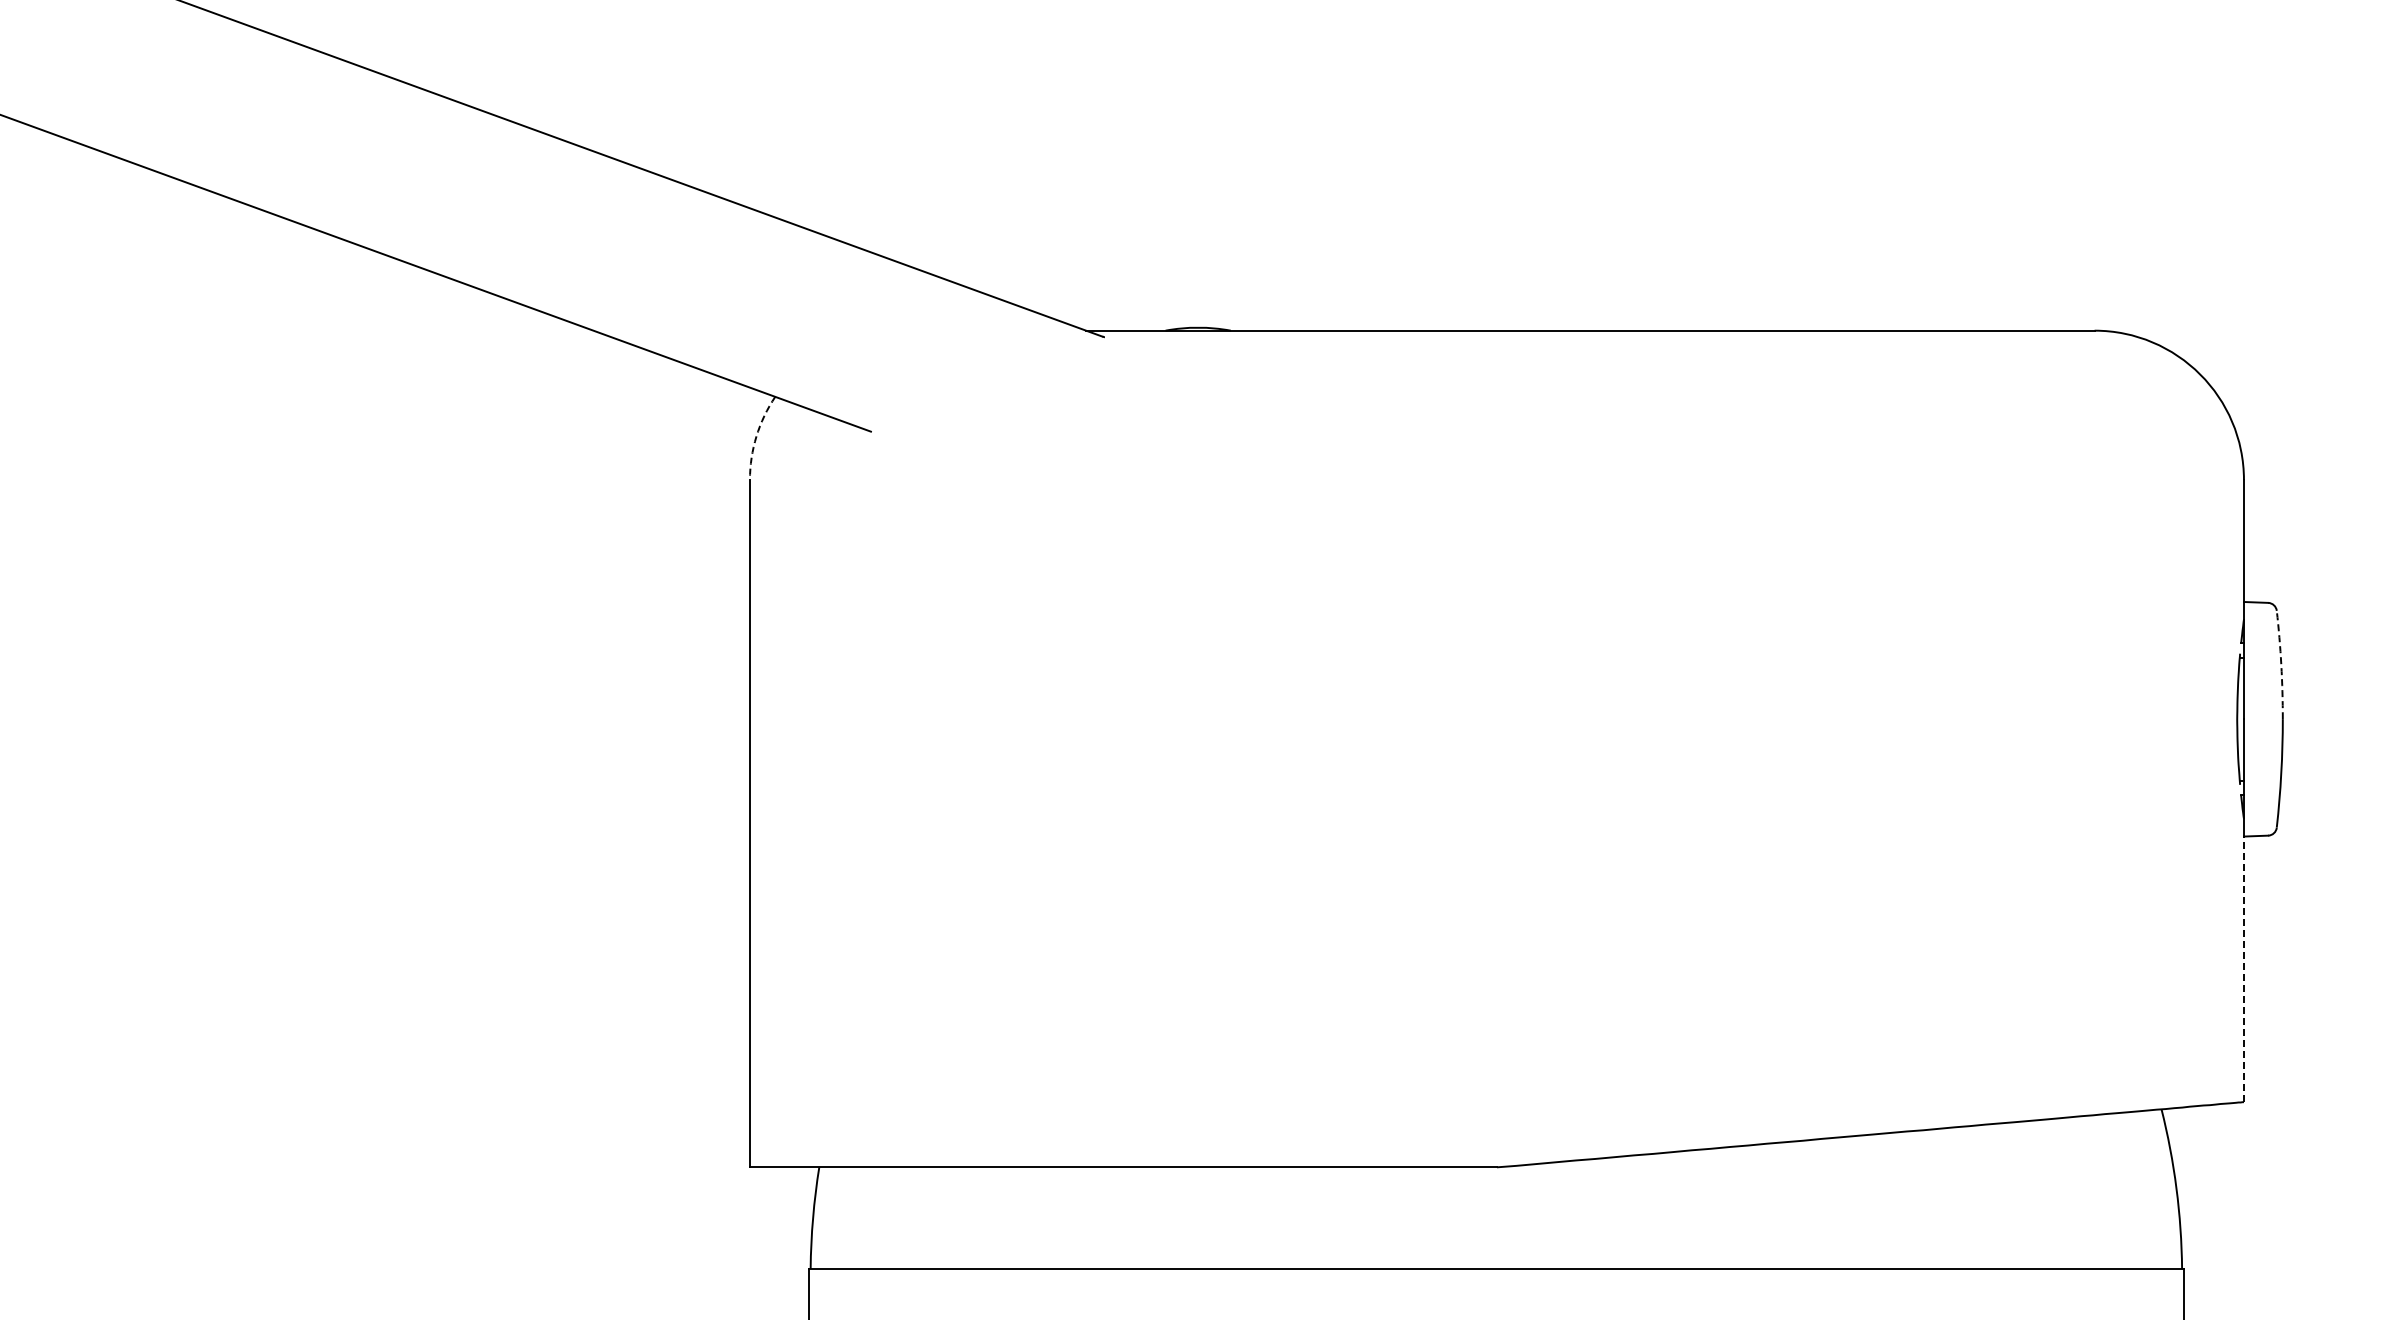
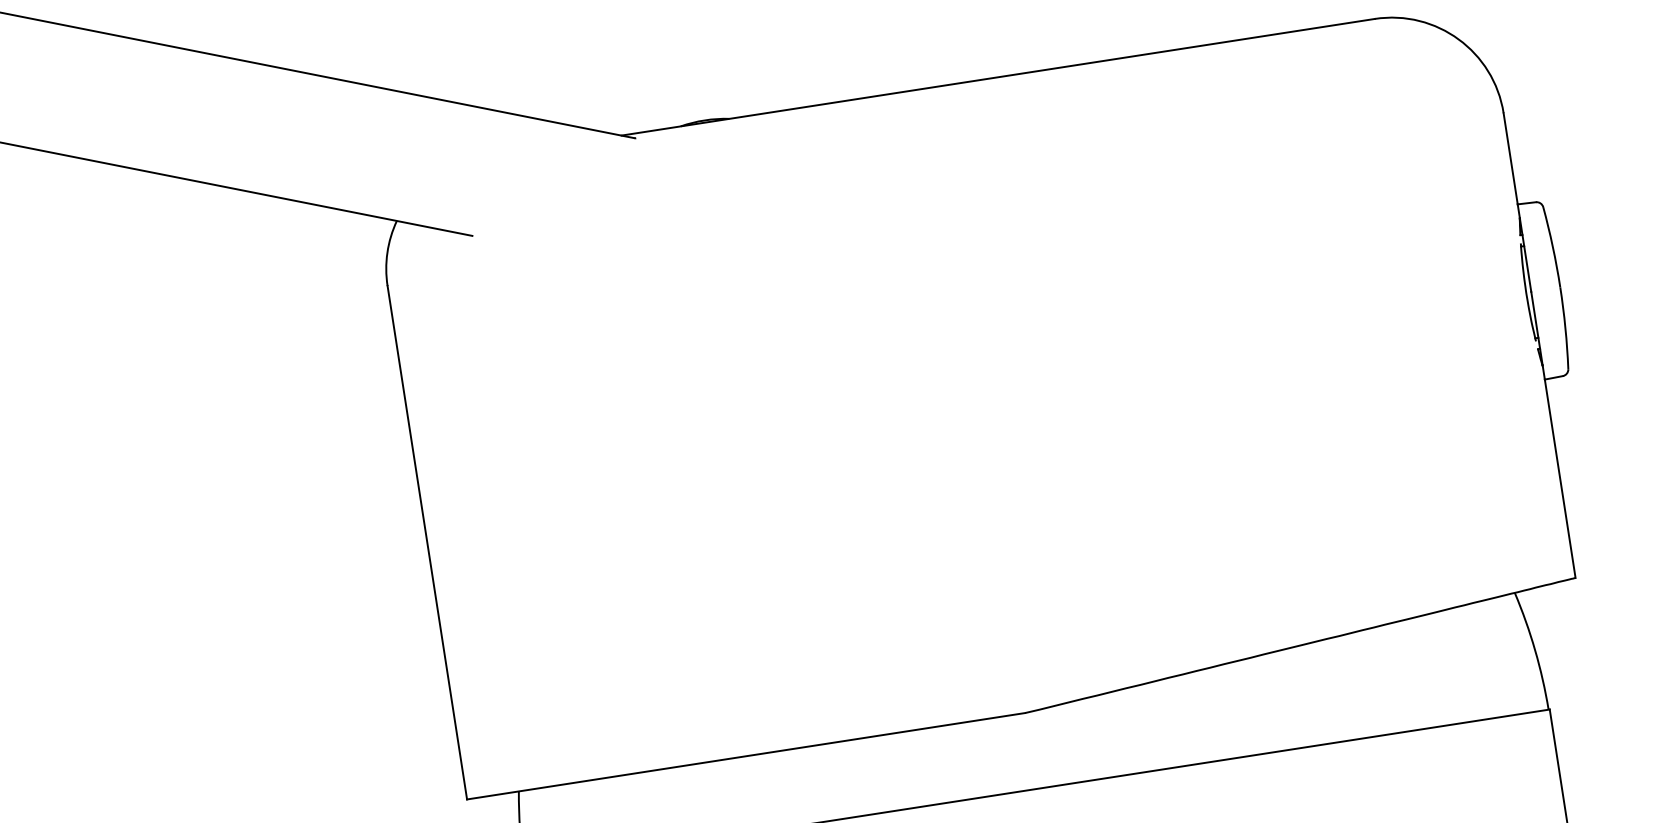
arc: (756, 436) -> (387, 252), dashed -> solid
arc: (2281, 664) -> (1552, 246), dashed -> solid
line: (2243, 969) -> (1559, 478), dashed -> solid

